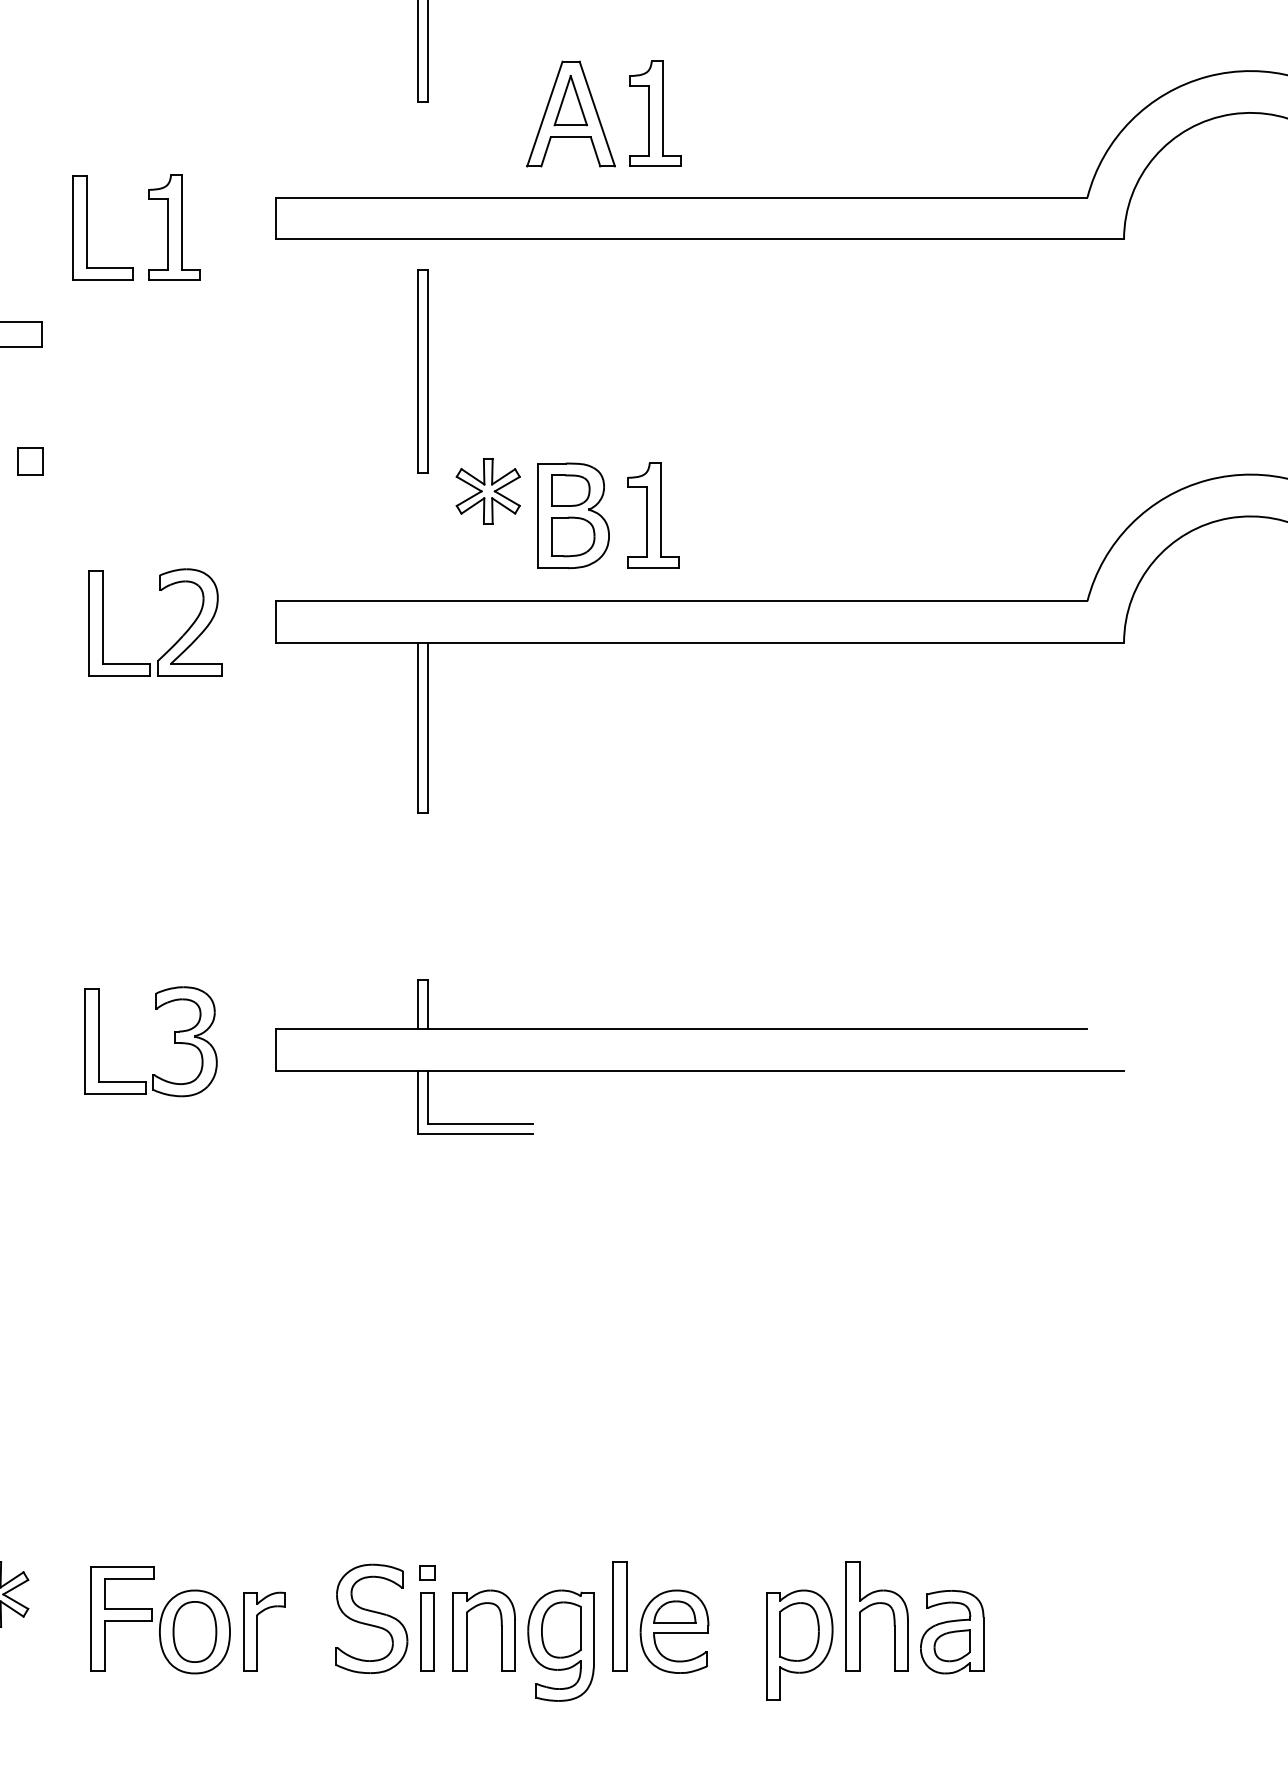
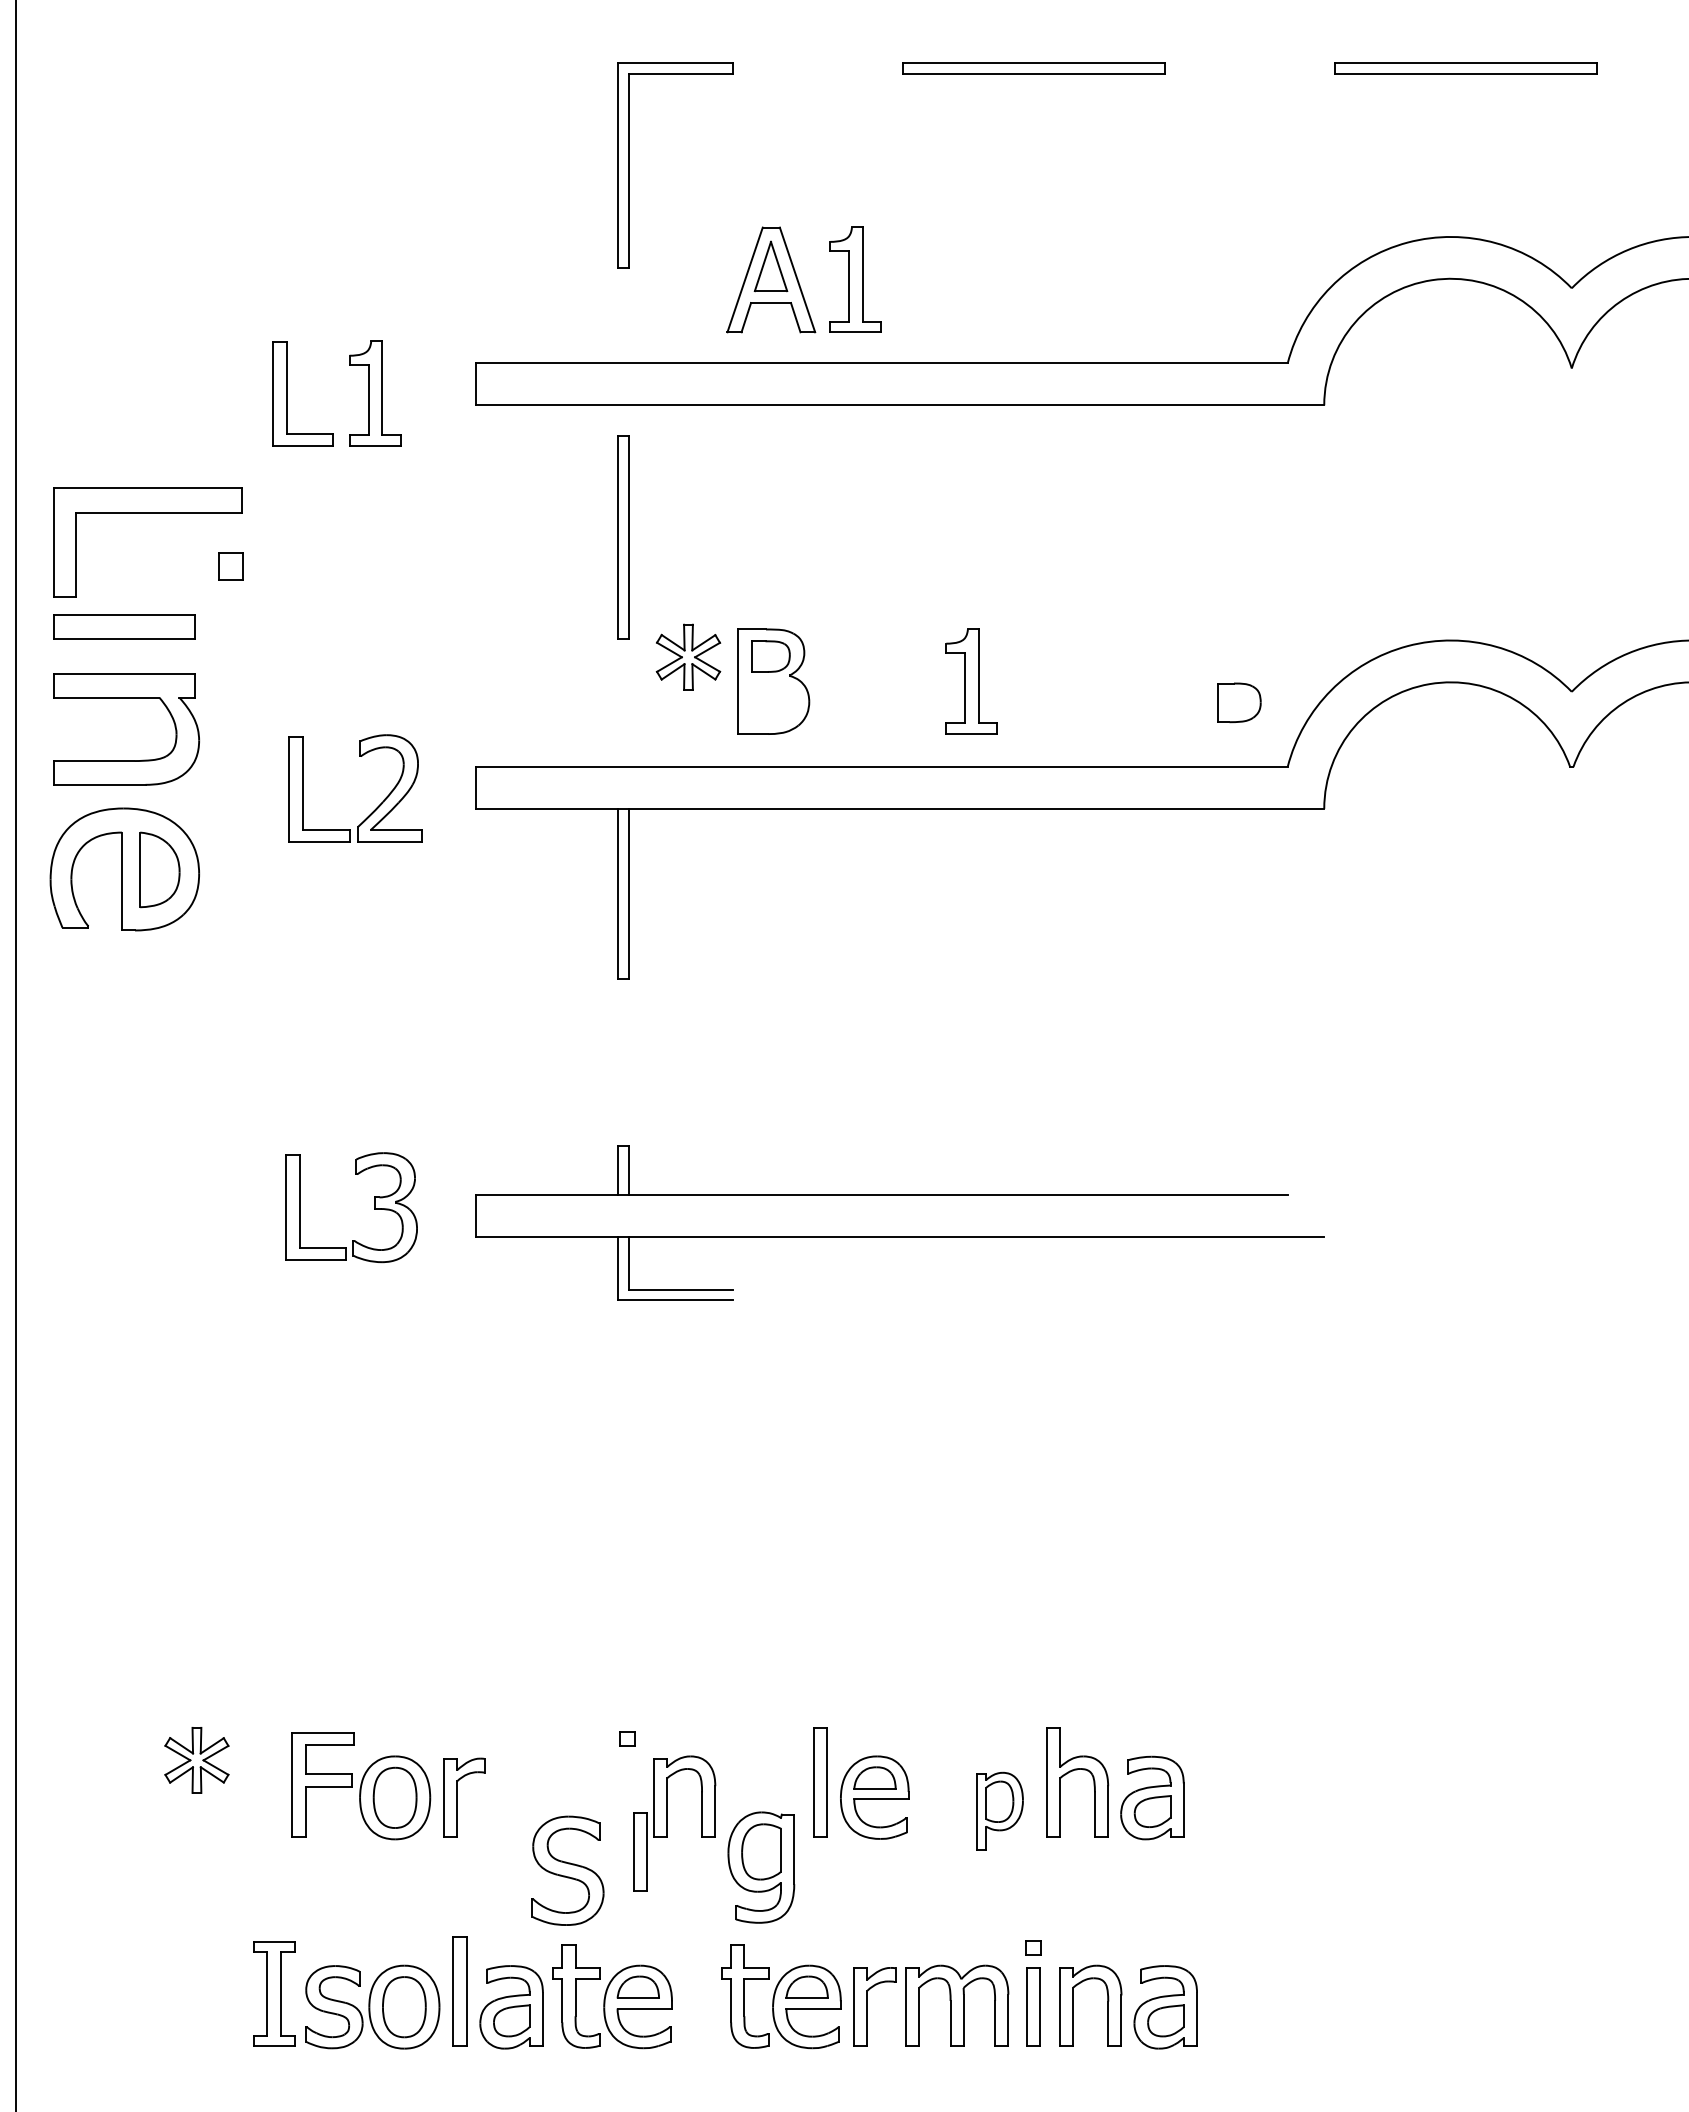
part: (30, 461) -> (230, 566), moved
part: (653, 515) -> (971, 681), moved
part: (573, 536) -> (1239, 702), moved
part: (371, 1618) -> (567, 1870), moved
part: (427, 1631) -> (640, 1851), moved
part: (799, 1644) -> (999, 1810), size x0.7
part: (561, 1645) -> (761, 1867), moved

